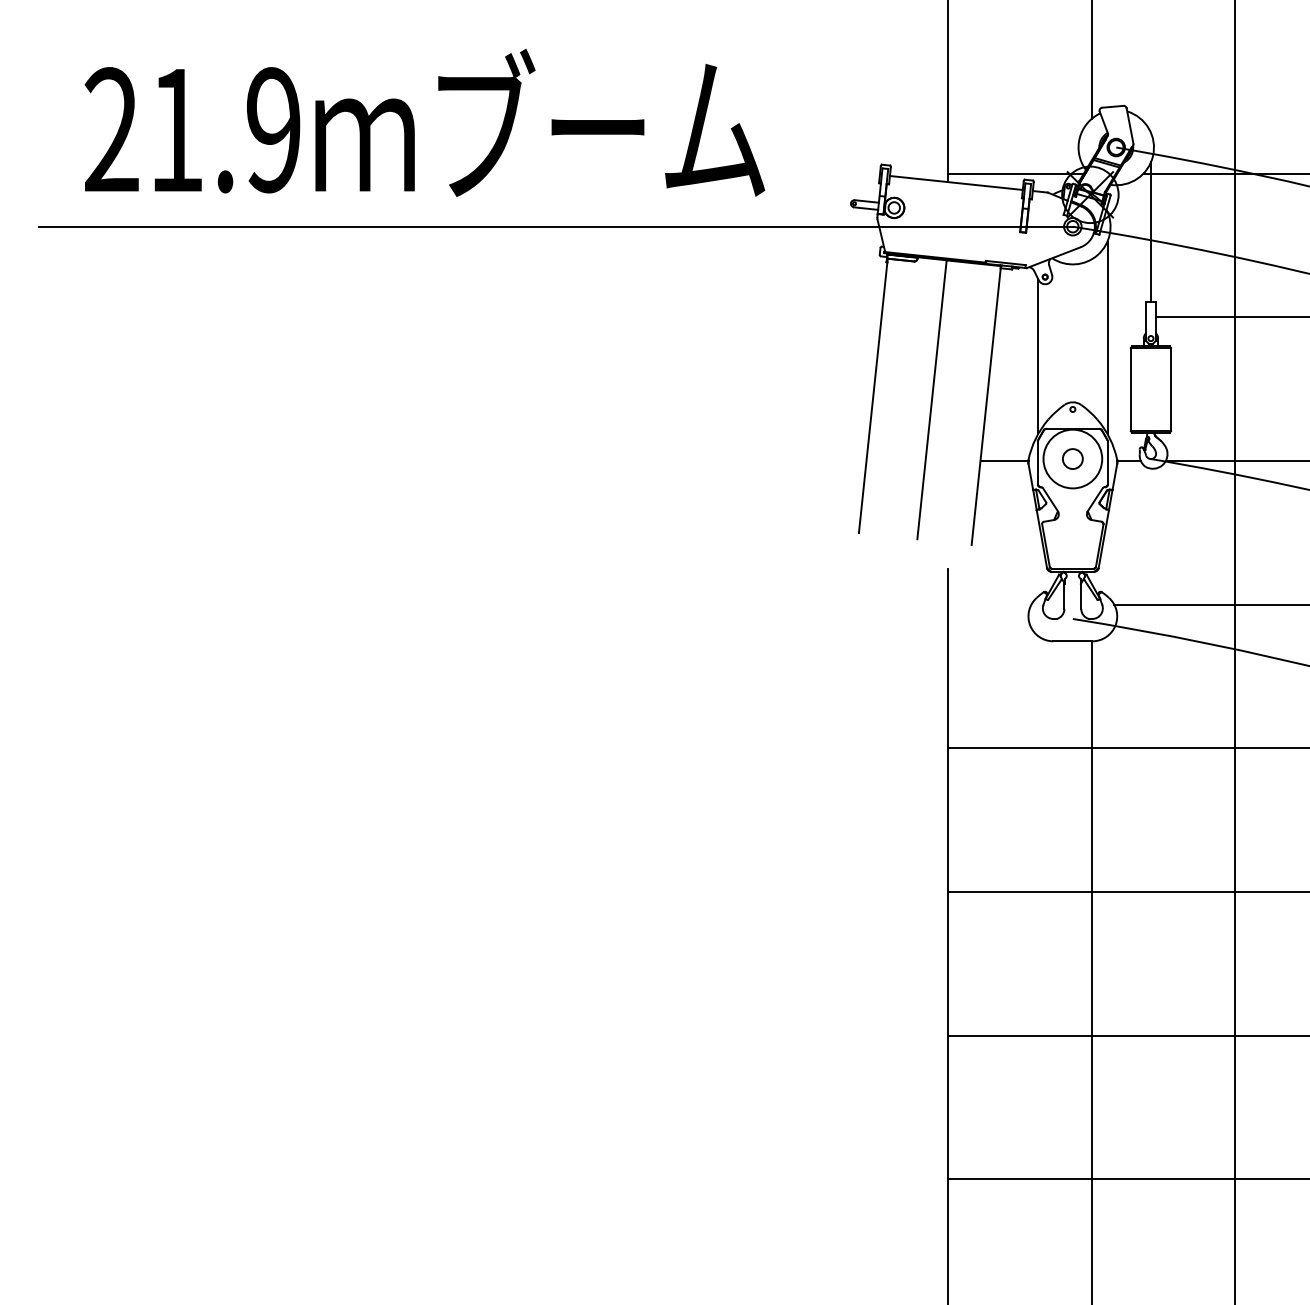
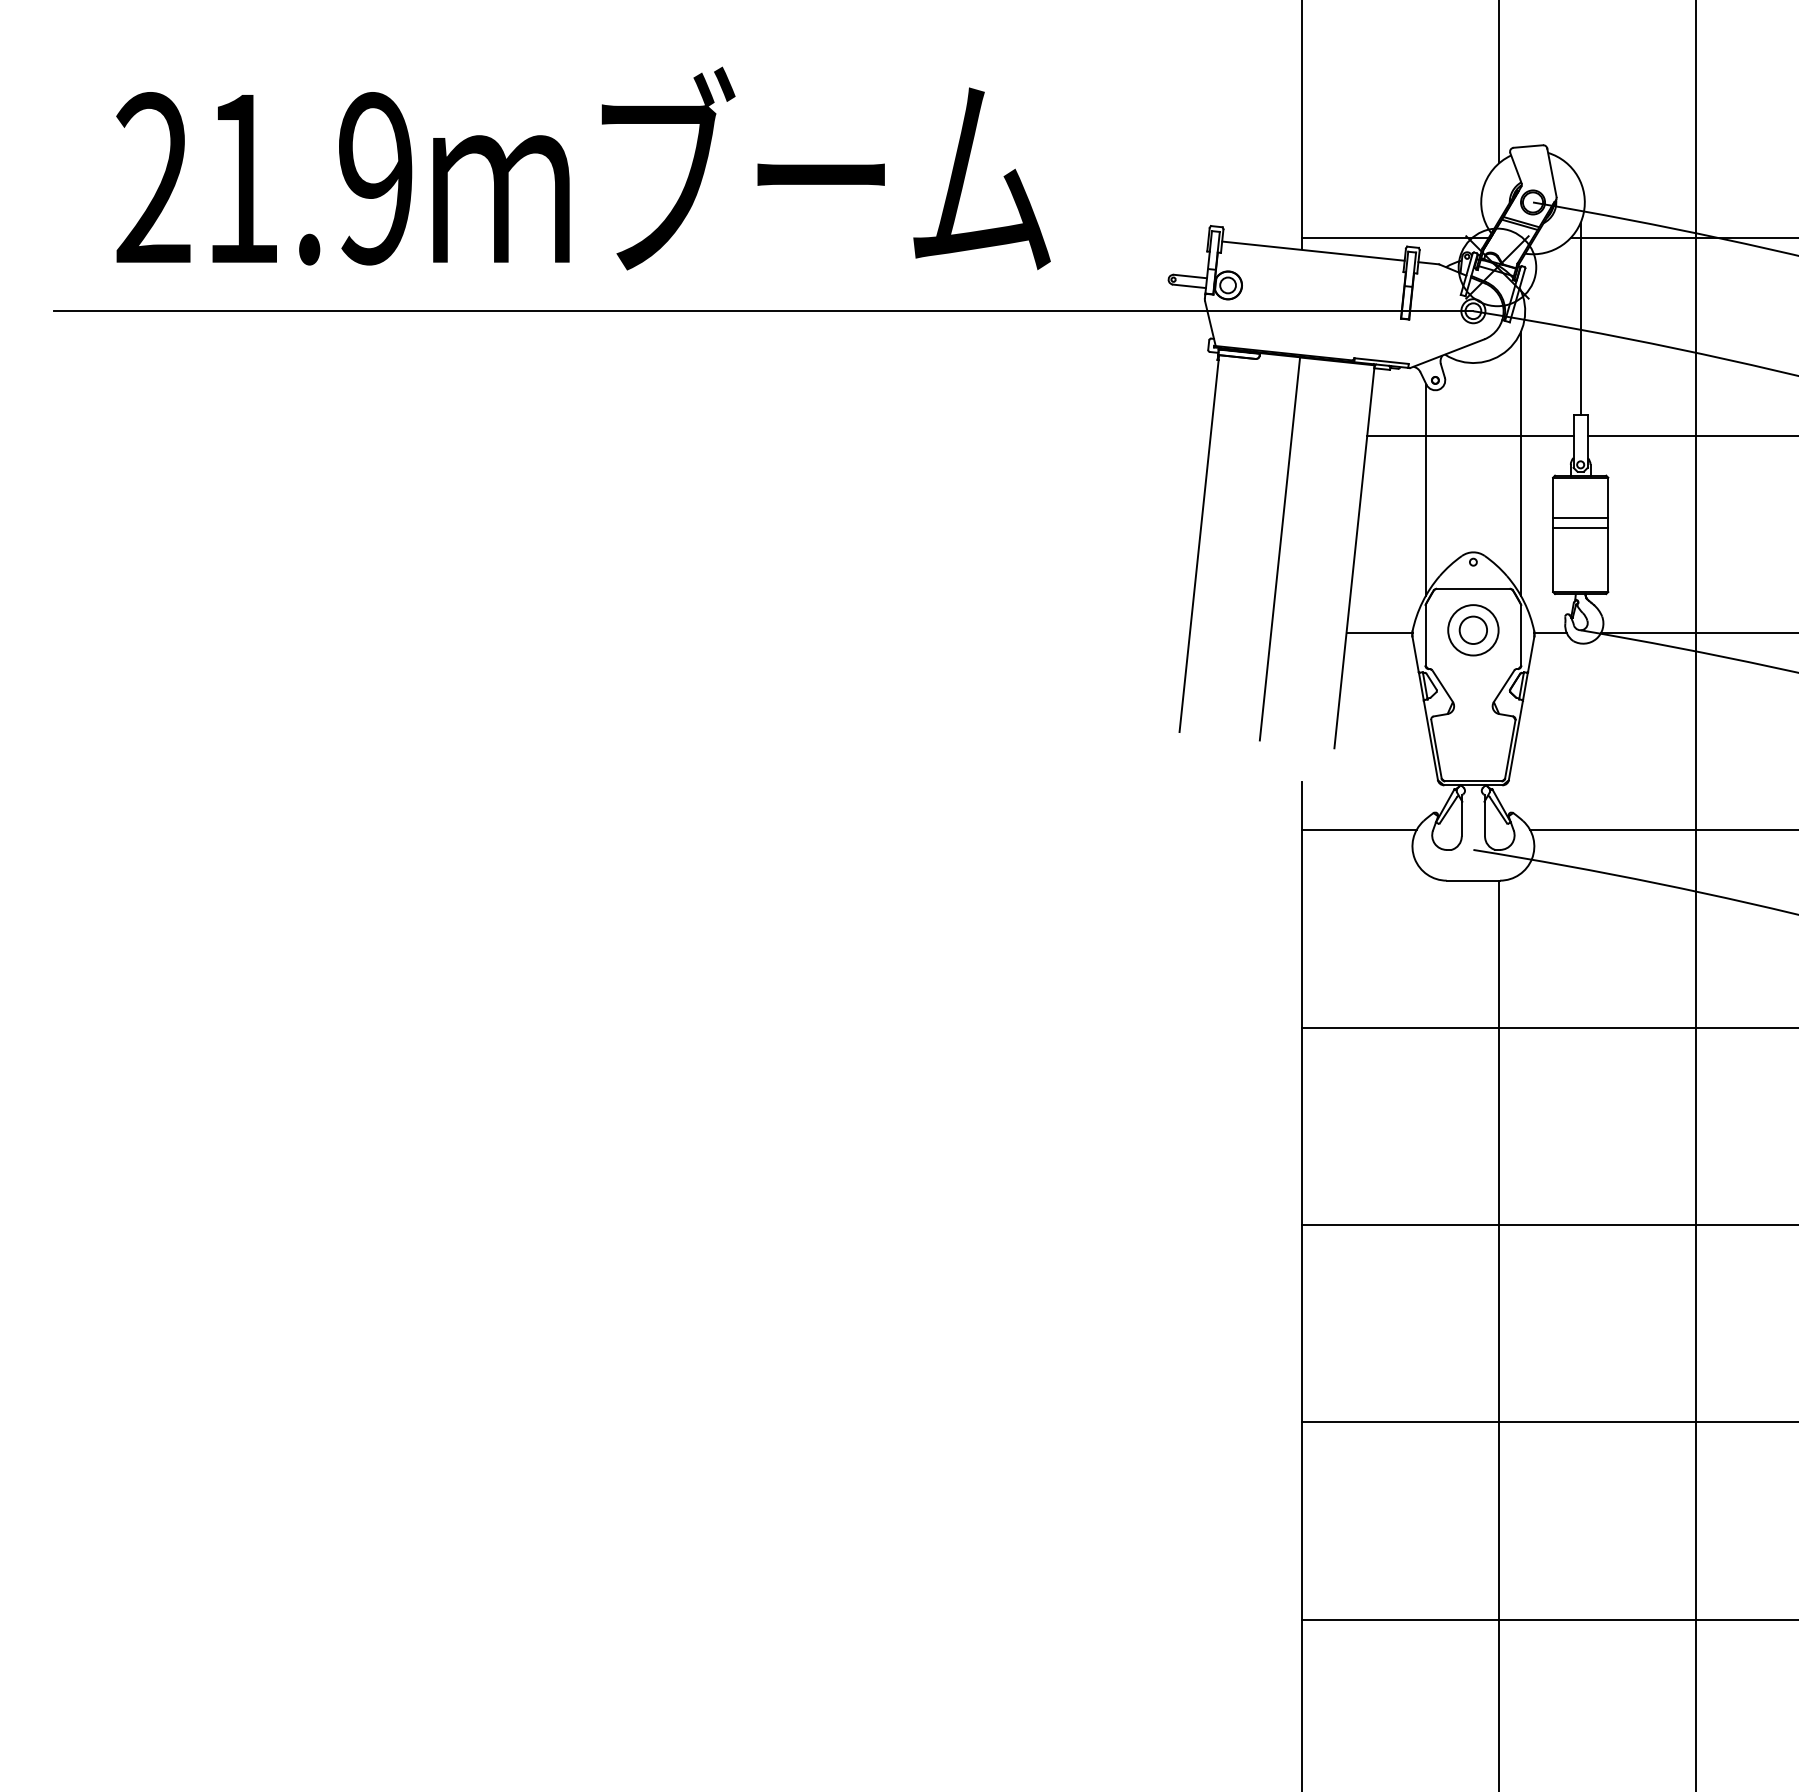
line: (1070, 317) -> (1470, 435), added
line: (1150, 376) -> (1580, 517), added
line: (1150, 384) -> (1580, 527), added
circle: (1072, 459) -> (1473, 630), size x0.62
line: (989, 604) -> (1358, 830), added

